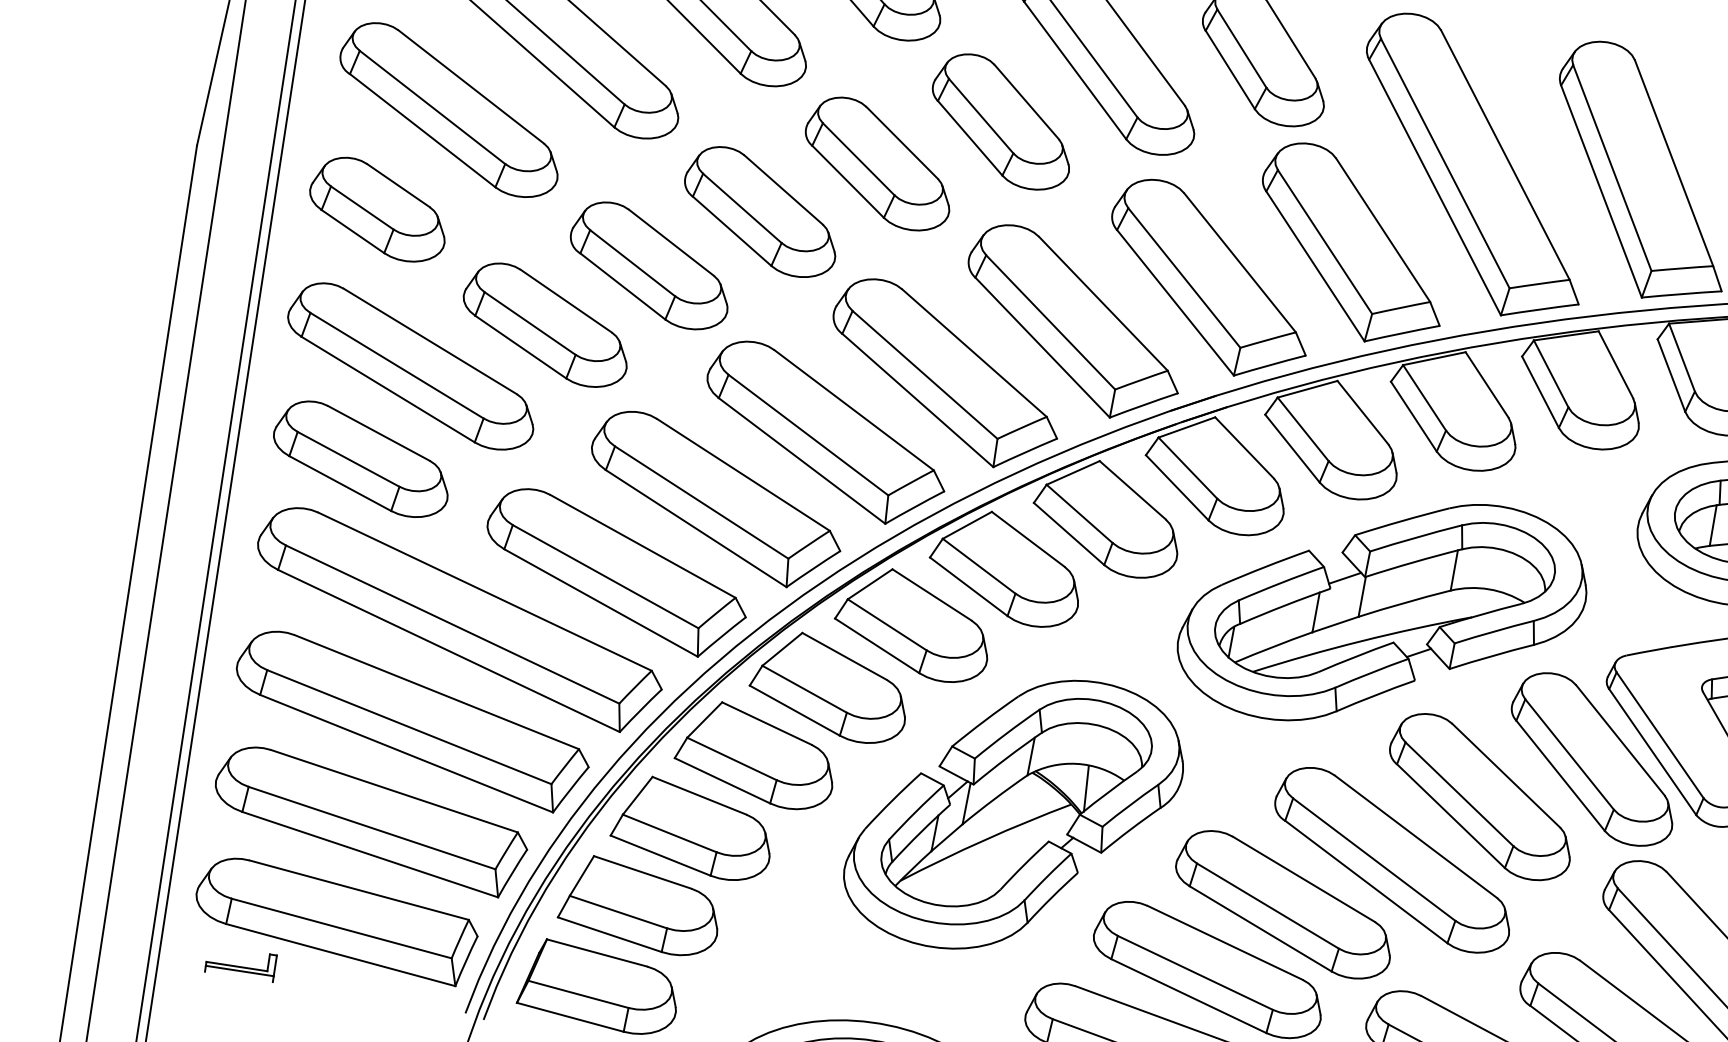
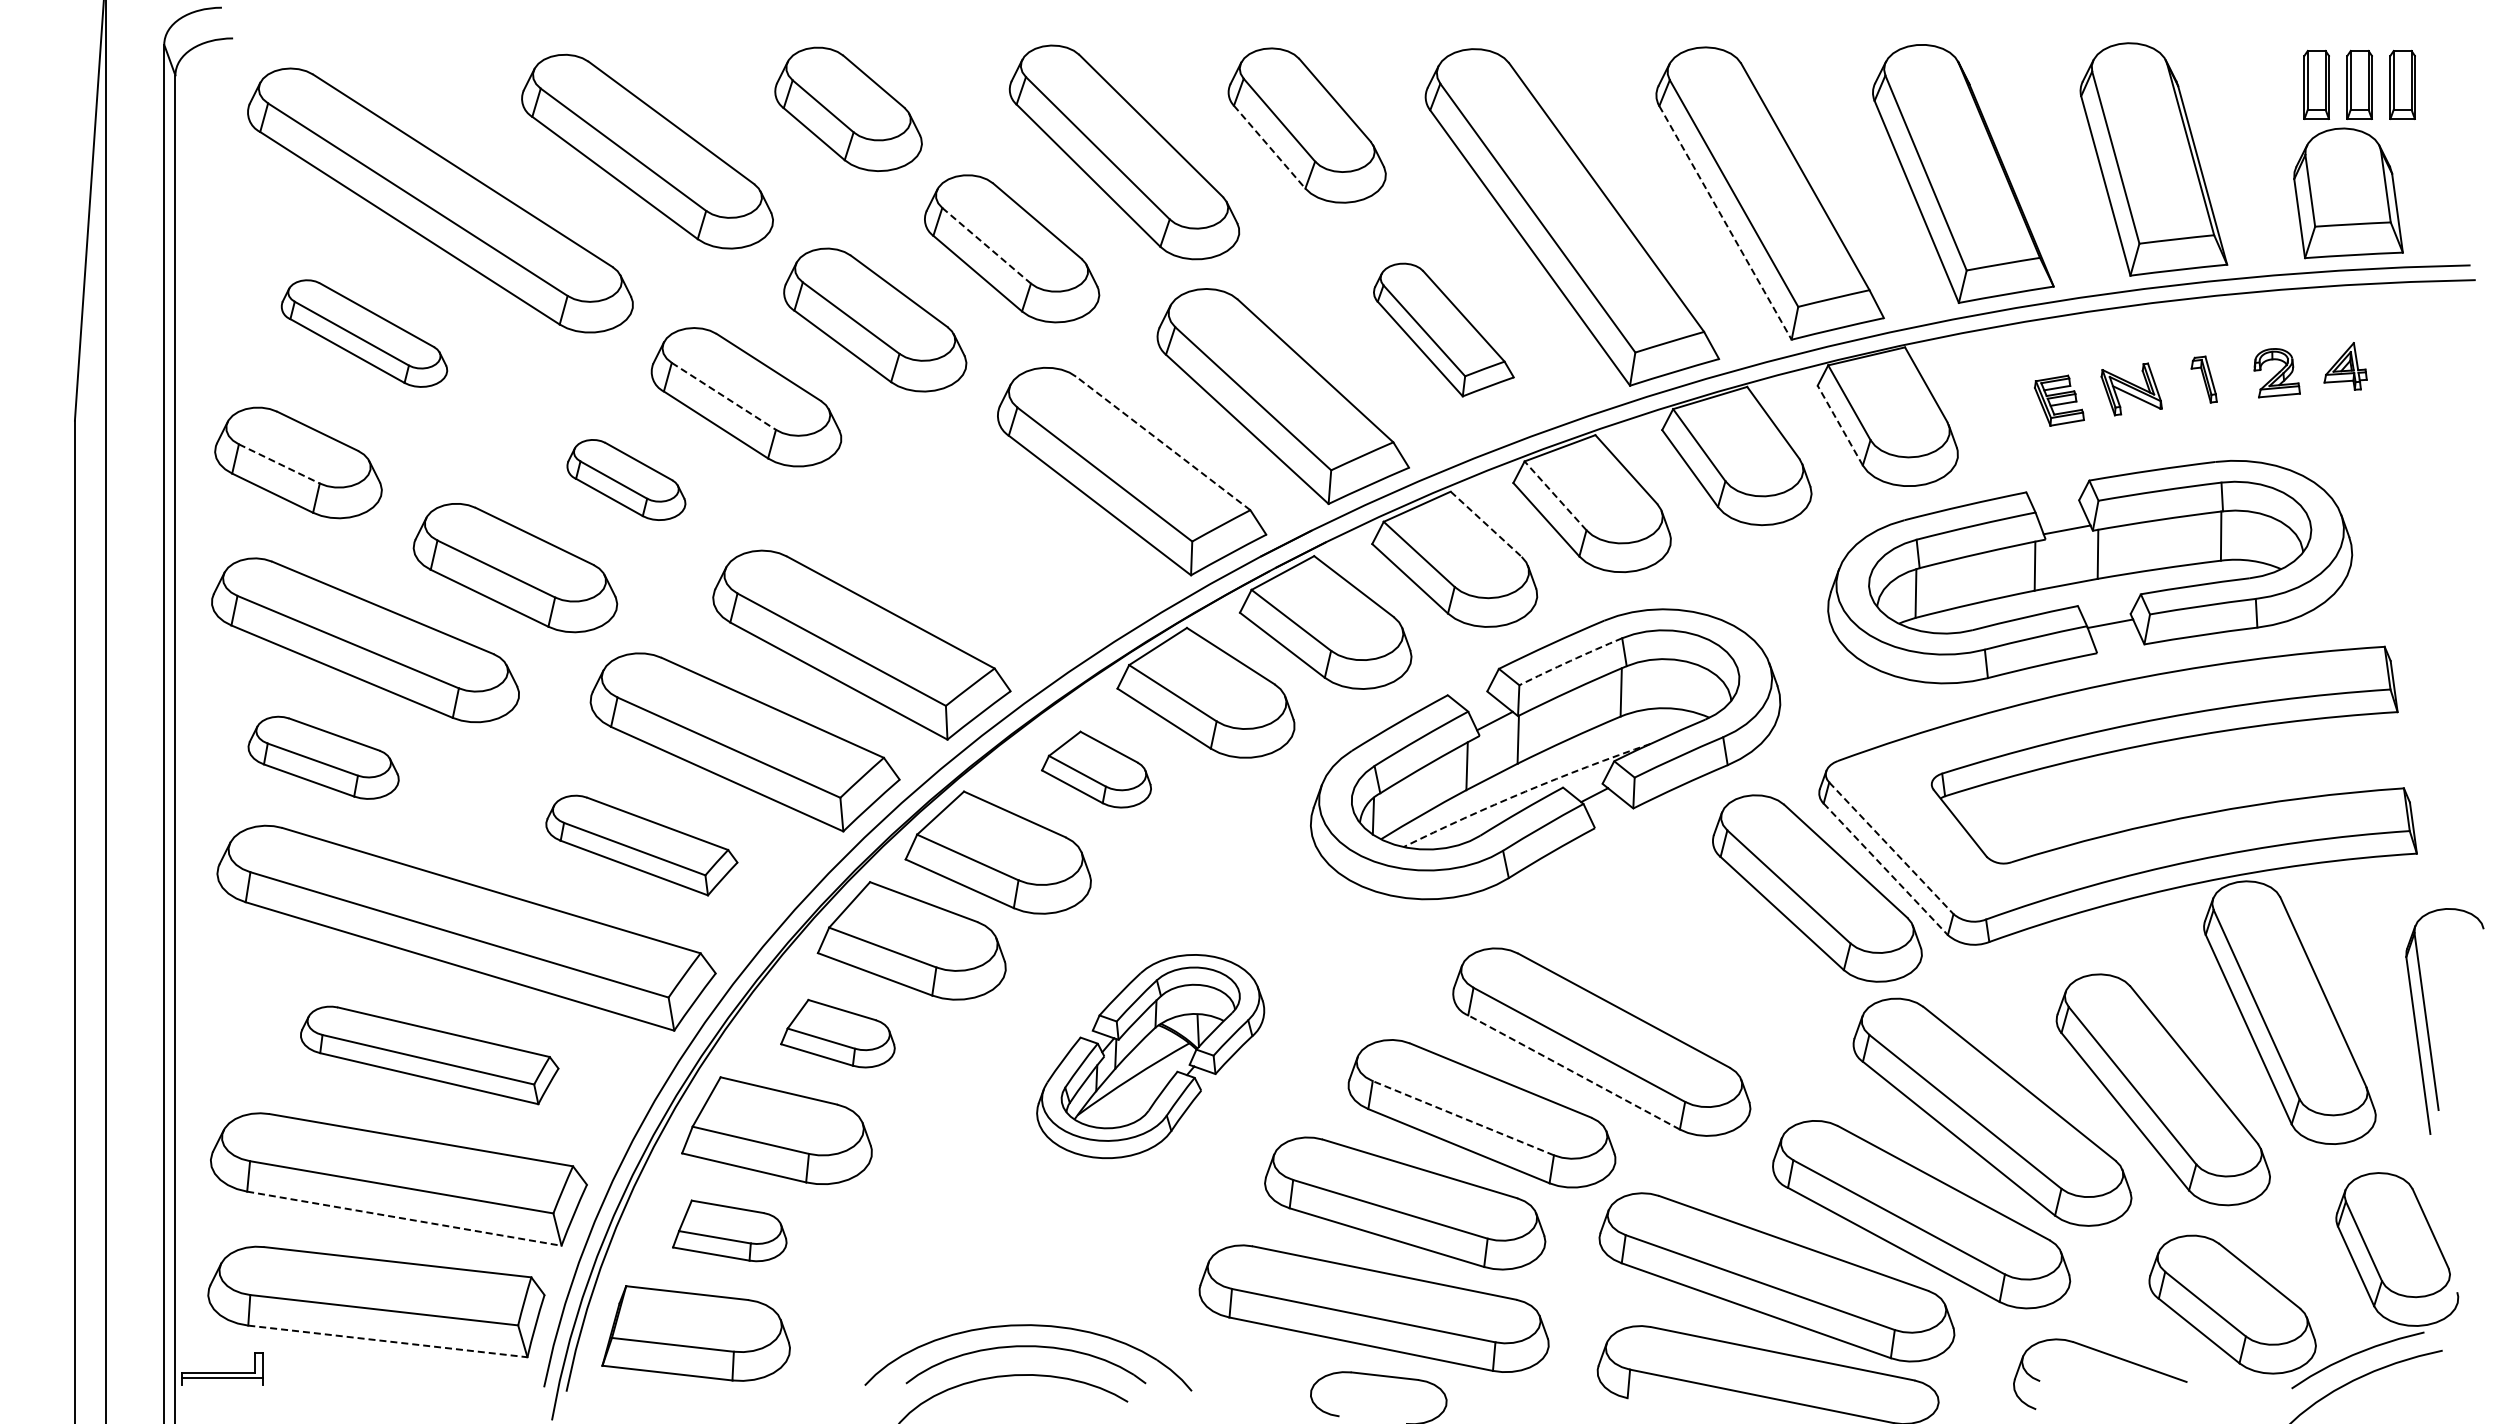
line: (1230, 70) -> (1269, 147), solid -> dashed
part: (450, 109) -> (364, 333), size x0.6
line: (981, 116) -> (987, 246), solid -> dashed
line: (1601, 192) -> (1725, 223), solid -> dashed
line: (362, 207) -> (279, 463), solid -> dashed
line: (742, 208) -> (723, 396), solid -> dashed
part: (1352, 244) -> (1443, 329), size x0.6
part: (650, 265) -> (626, 479), size x0.6
line: (1103, 303) -> (1163, 443), solid -> dashed
part: (945, 374) -> (991, 554), removed
line: (1671, 375) -> (1840, 425), solid -> dashed
line: (1424, 397) -> (1555, 495), solid -> dashed
line: (1363, 412) -> (1486, 524), solid -> dashed
part: (361, 458) -> (323, 757), size x0.7
arc: (1416, 537) -> (1570, 660), solid -> dashed
part: (1006, 567) -> (1096, 769), size x0.6
part: (616, 573) -> (641, 845), size x0.6
arc: (1361, 641) -> (1525, 791), solid -> dashed
part: (412, 721) -> (429, 1055), size x0.6
line: (1660, 735) -> (1891, 848), solid -> dashed
line: (1653, 752) -> (1886, 869), solid -> dashed
part: (755, 755) -> (837, 1033), size x0.6
part: (1481, 797) -> (1693, 952), removed
part: (1014, 814) -> (1150, 1056), size x0.6
line: (370, 854) -> (404, 1218), solid -> dashed
line: (1365, 881) -> (1573, 1072), solid -> dashed
part: (640, 906) -> (729, 1230), size x0.6
line: (1268, 906) -> (1463, 1118), solid -> dashed
line: (341, 955) -> (388, 1341), solid -> dashed
part: (240, 962) -> (222, 1368), moved

